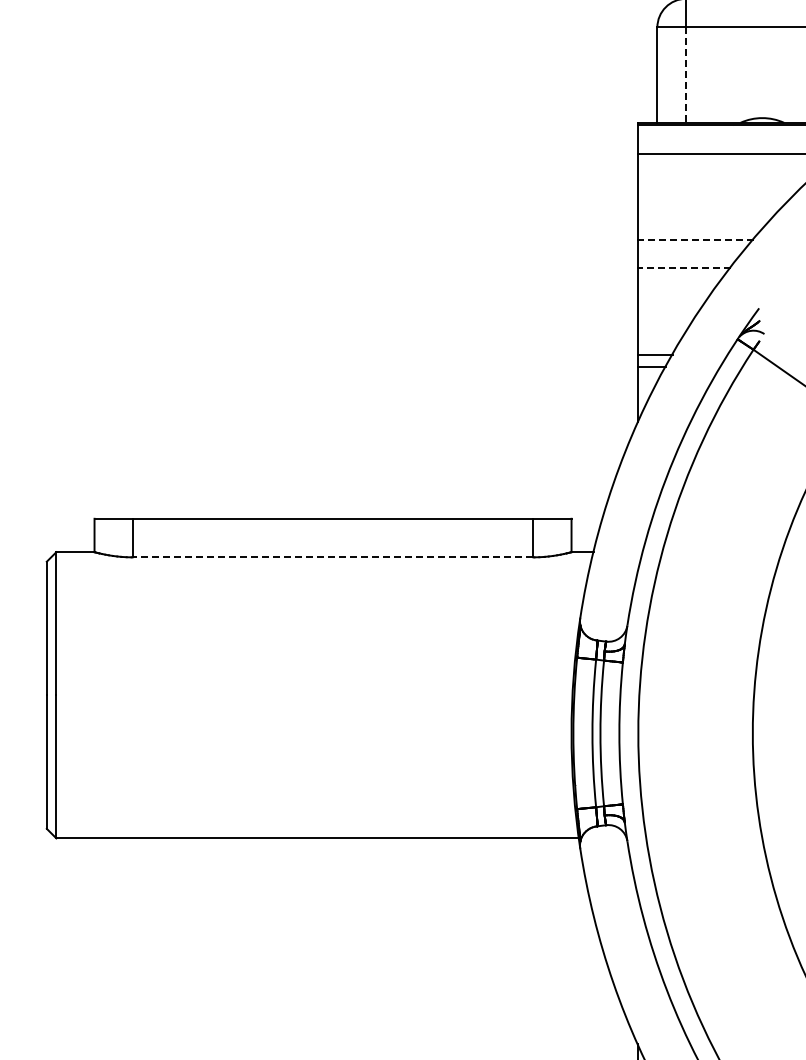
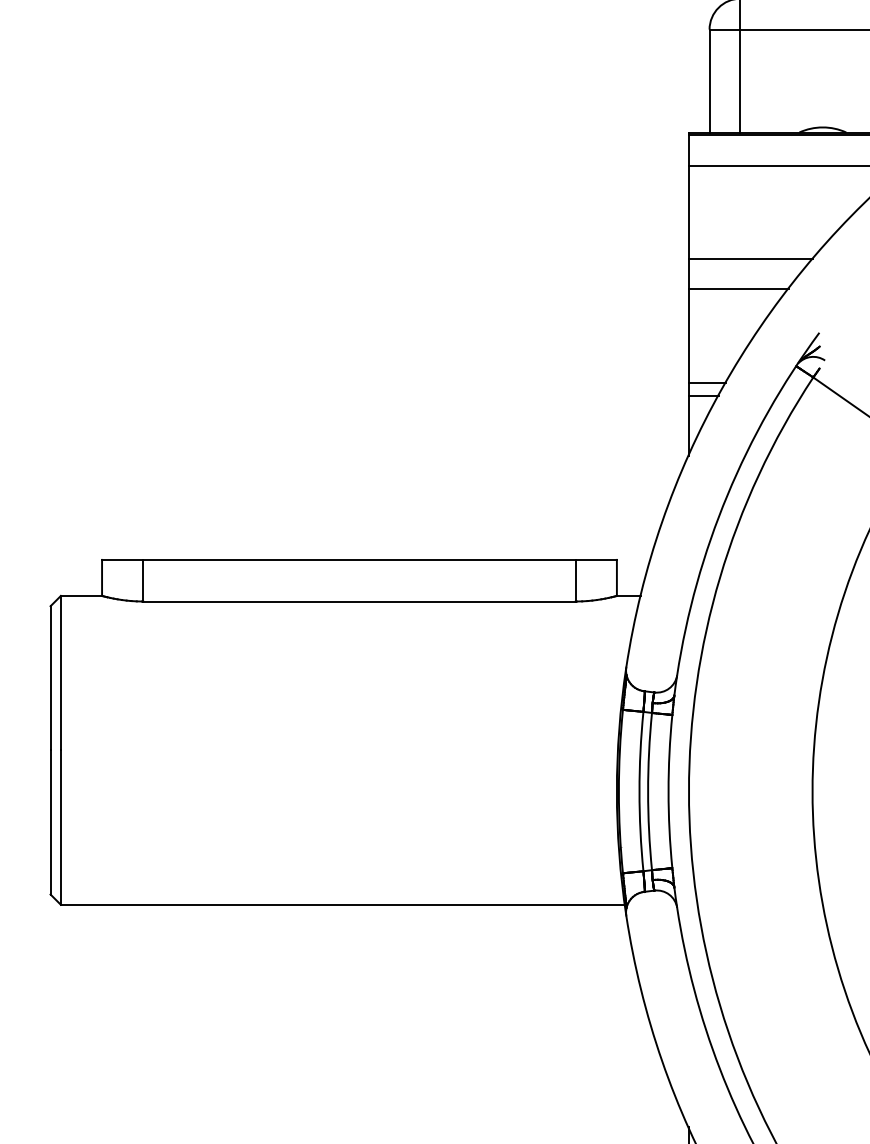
line: (686, 75) -> (740, 81), dashed -> solid
line: (695, 239) -> (750, 258), dashed -> solid
line: (683, 267) -> (737, 288), dashed -> solid
line: (332, 557) -> (358, 601), dashed -> solid

